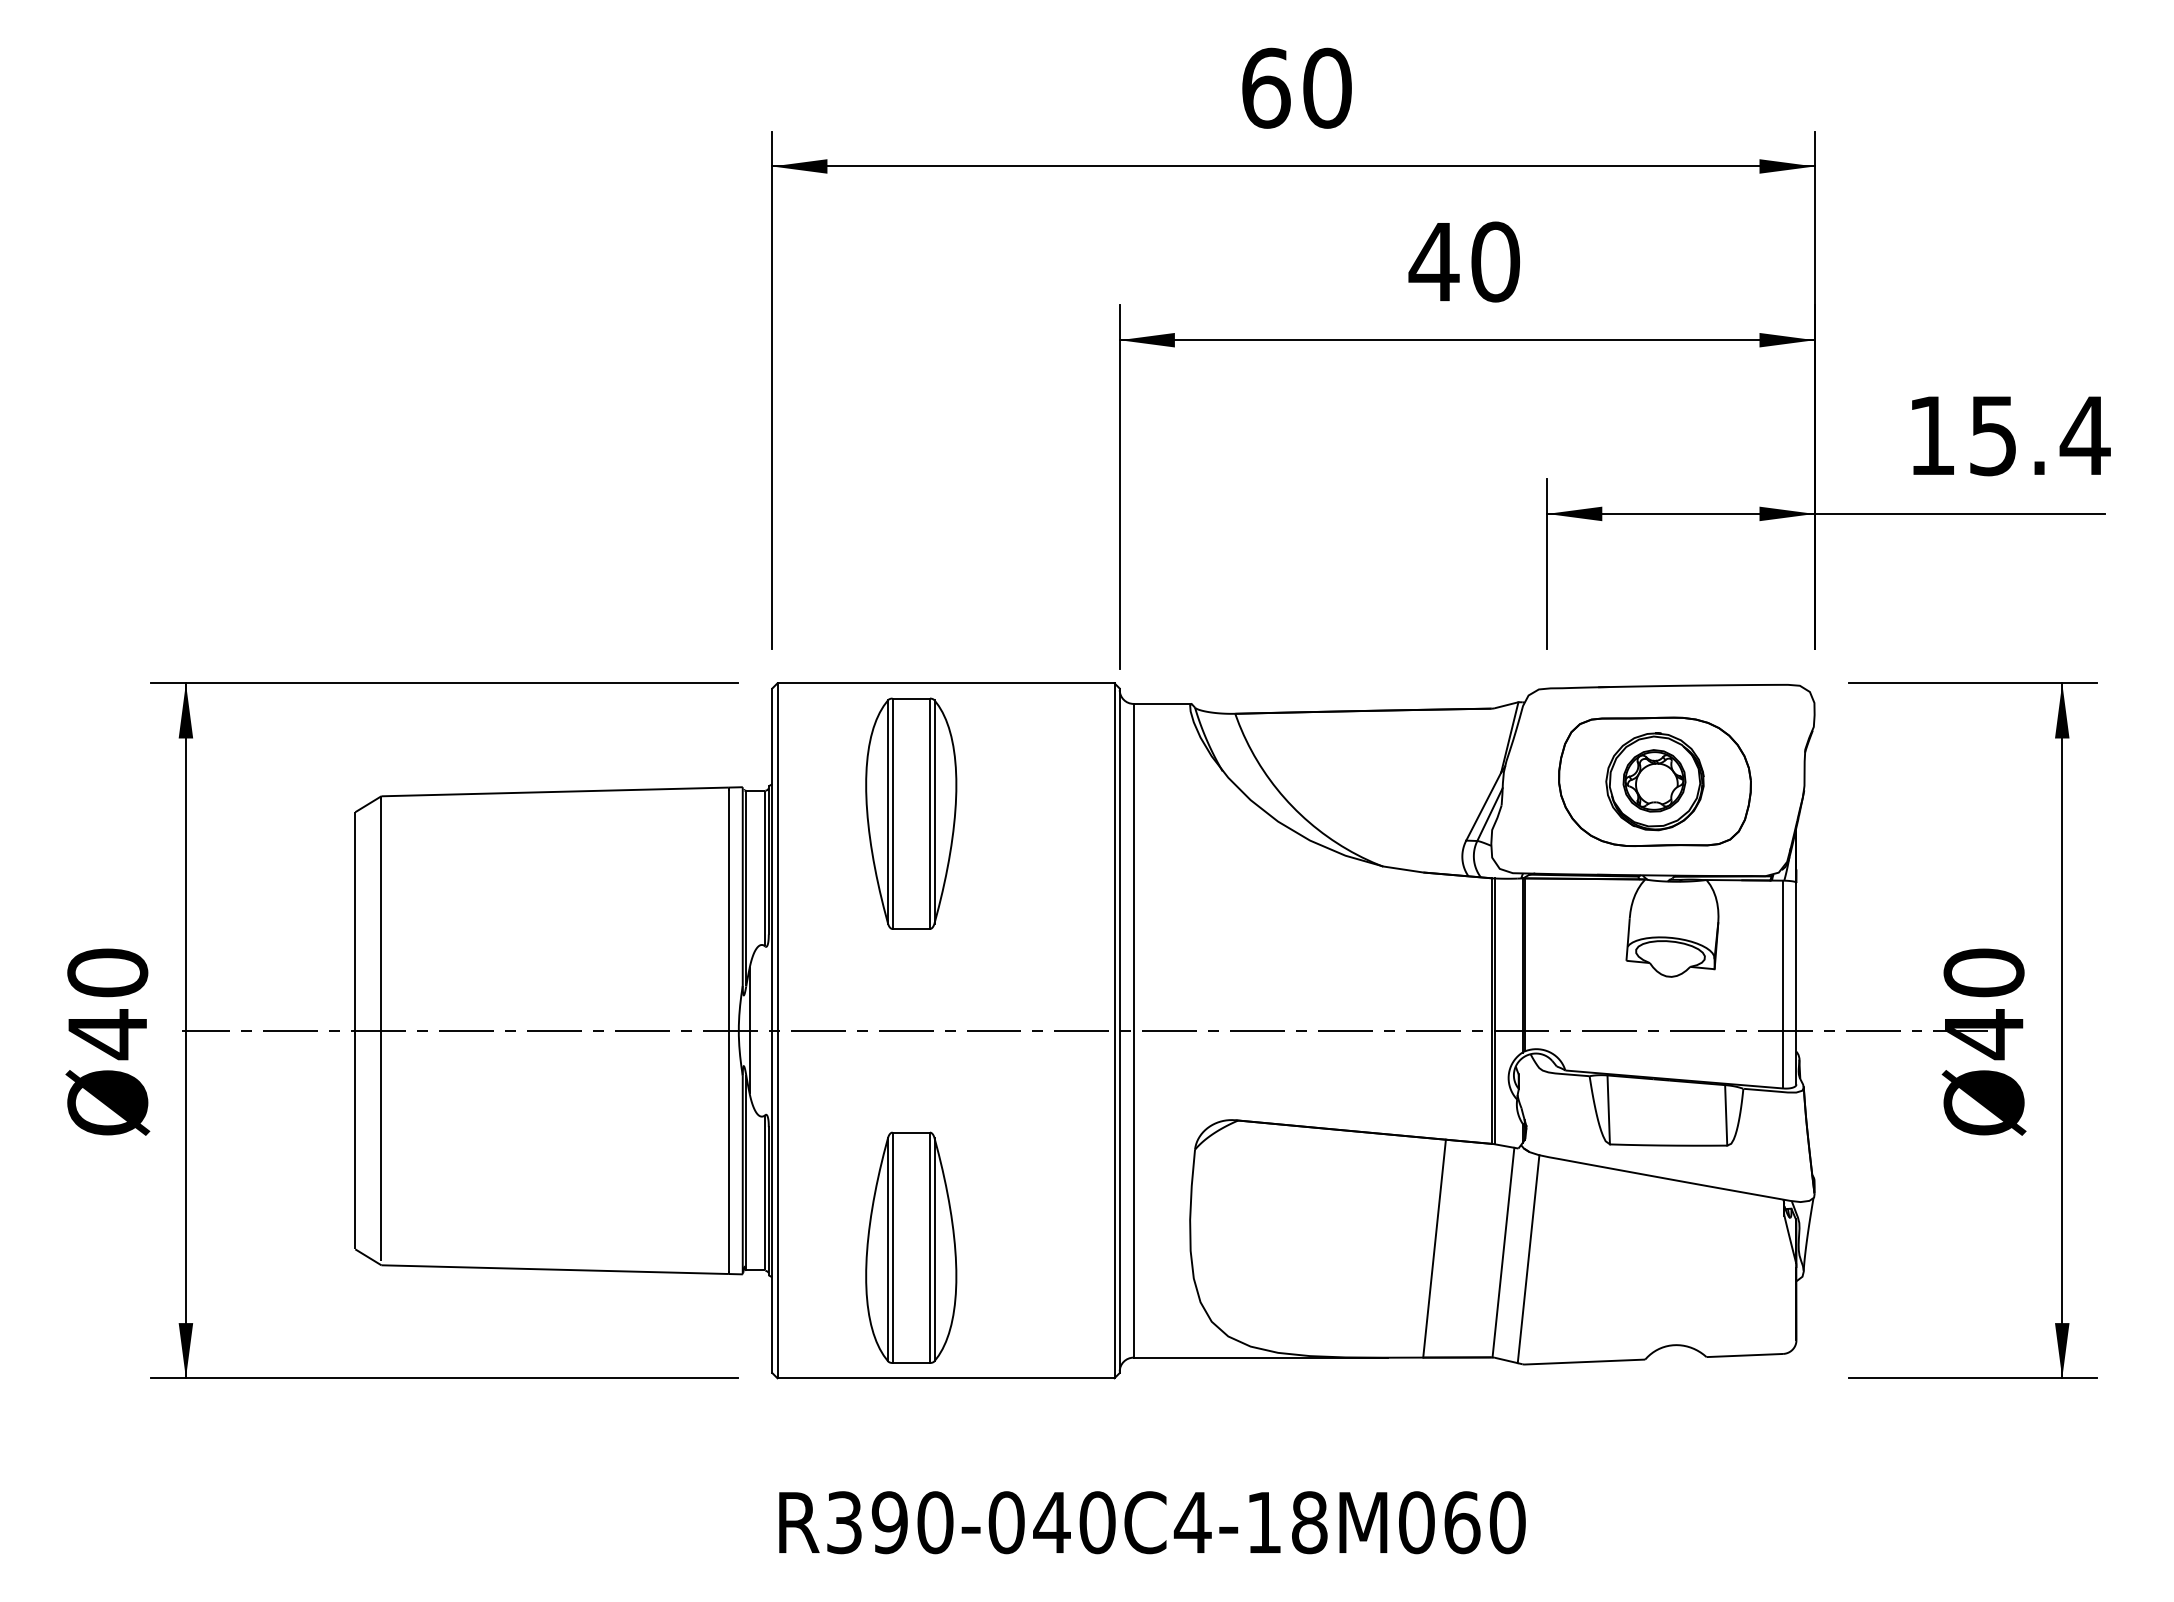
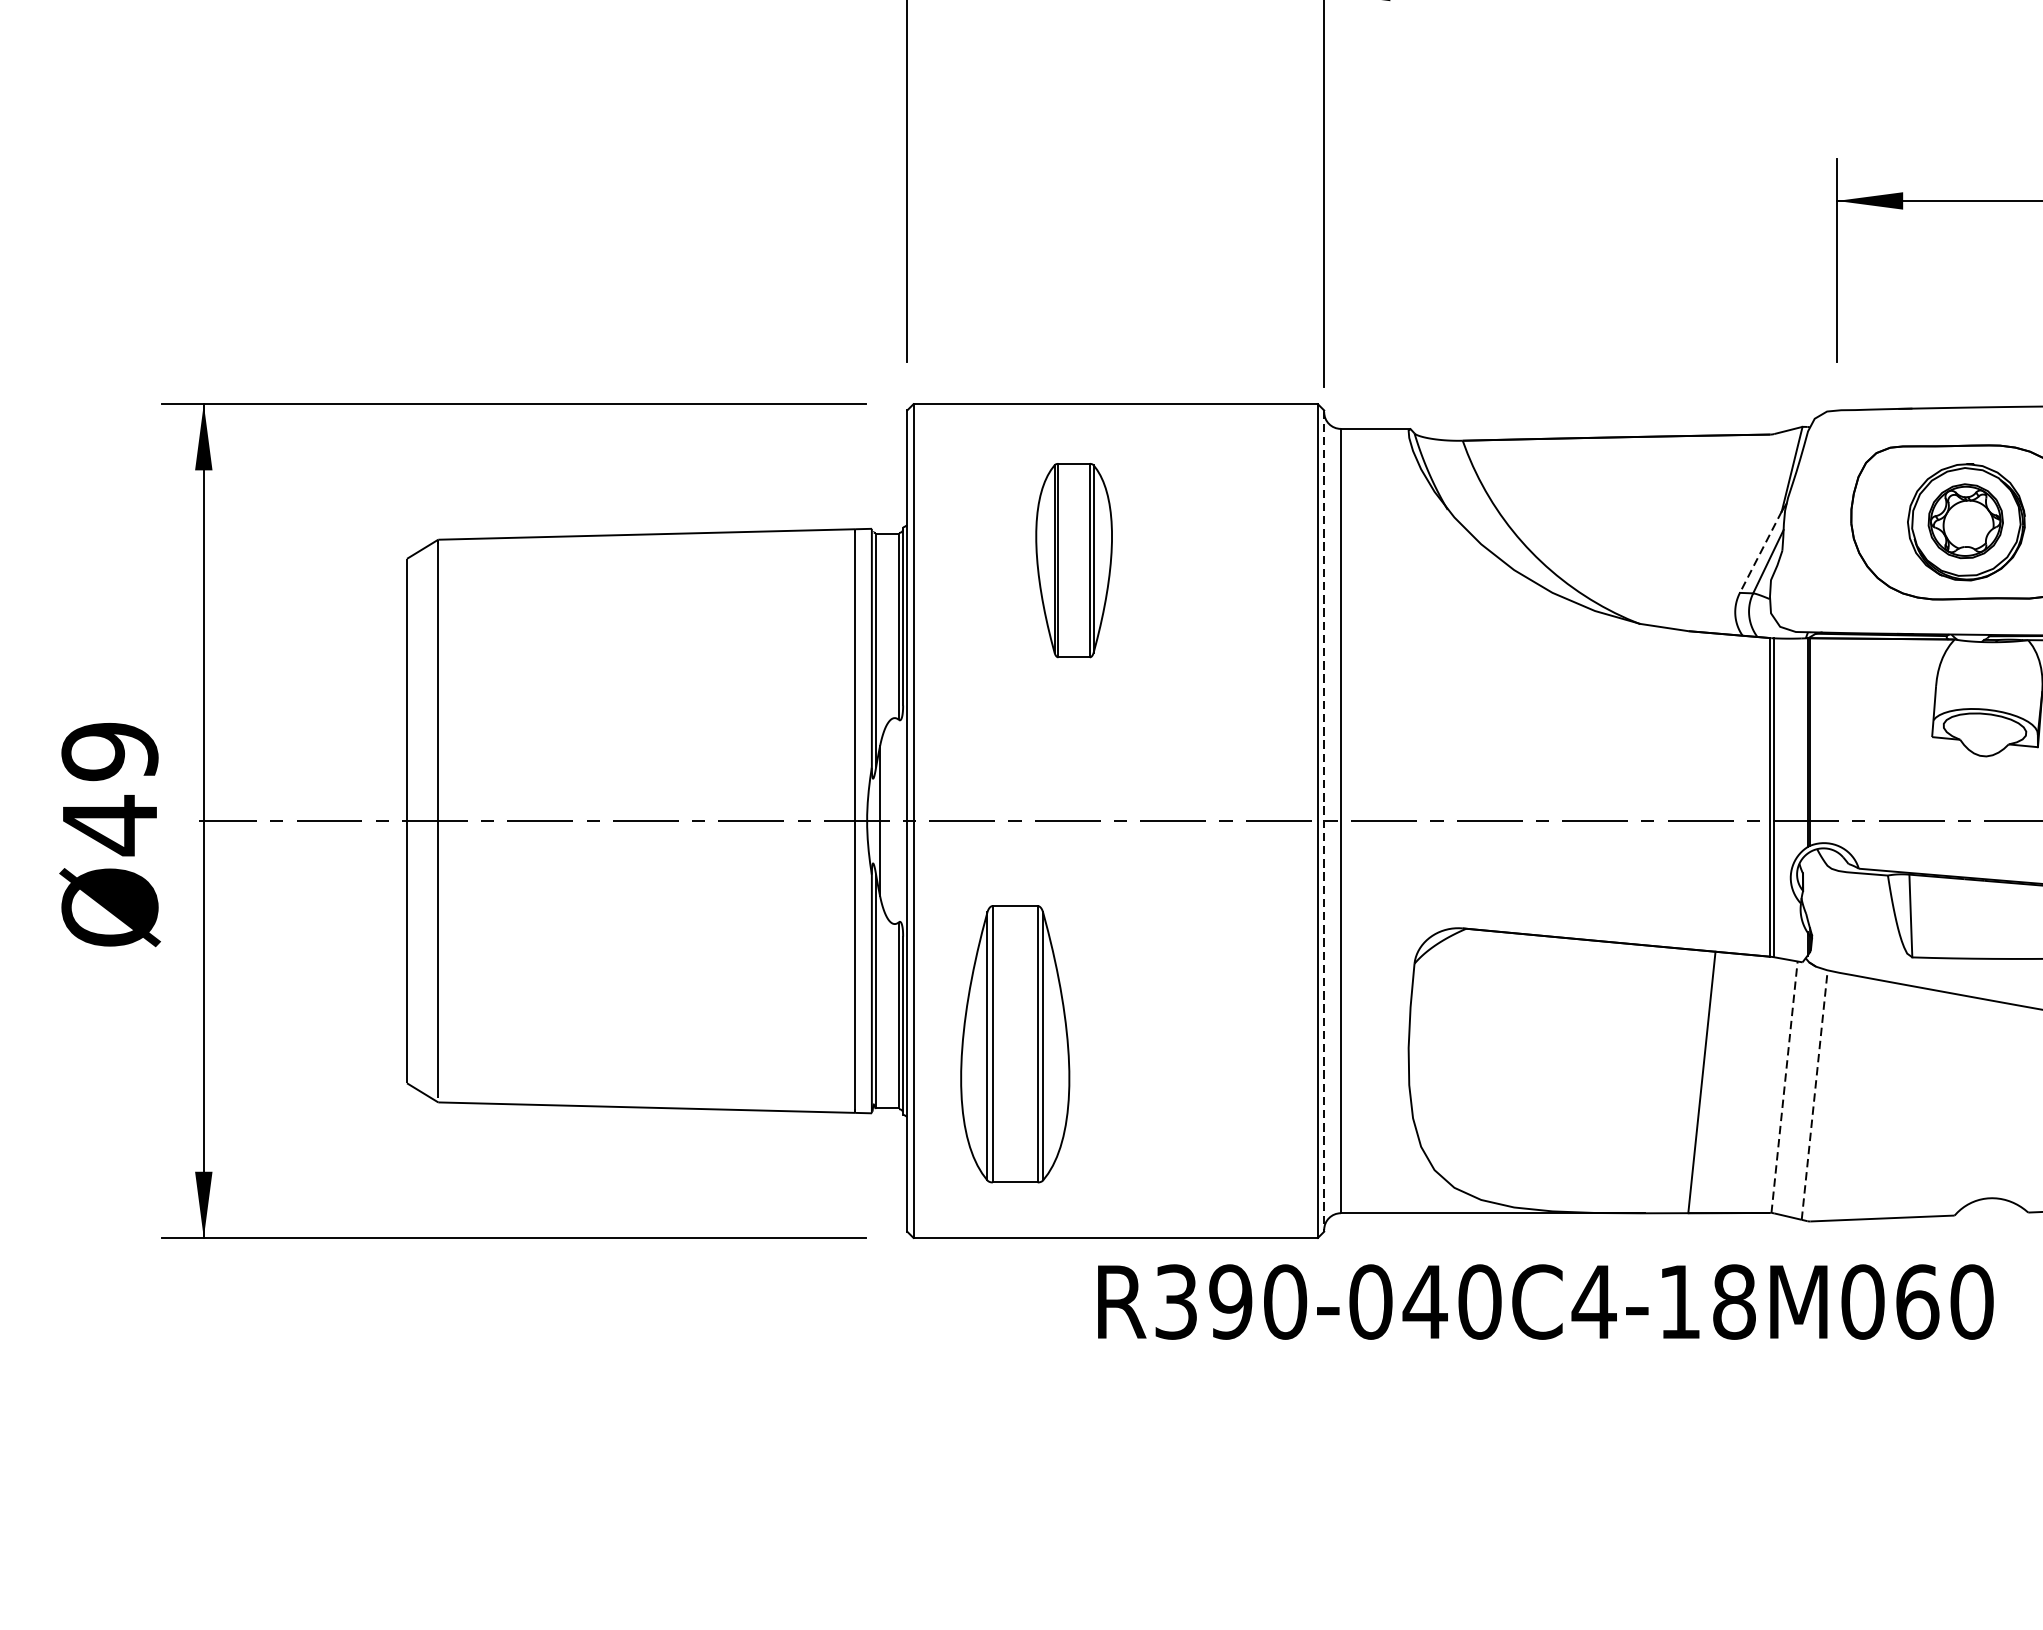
line: (1483, 807) -> (1760, 553), solid -> dashed
part: (911, 813) -> (1074, 560), size x0.7
text: (107, 972) -> (109, 751), Ø40 -> Ø49
line: (1119, 1031) -> (1323, 821), solid -> dashed
part: (911, 1247) -> (1015, 1043), moved
line: (1503, 1252) -> (1784, 1087), solid -> dashed
line: (1528, 1259) -> (1814, 1095), solid -> dashed
text: (1152, 1522) -> (1545, 1301), moved

